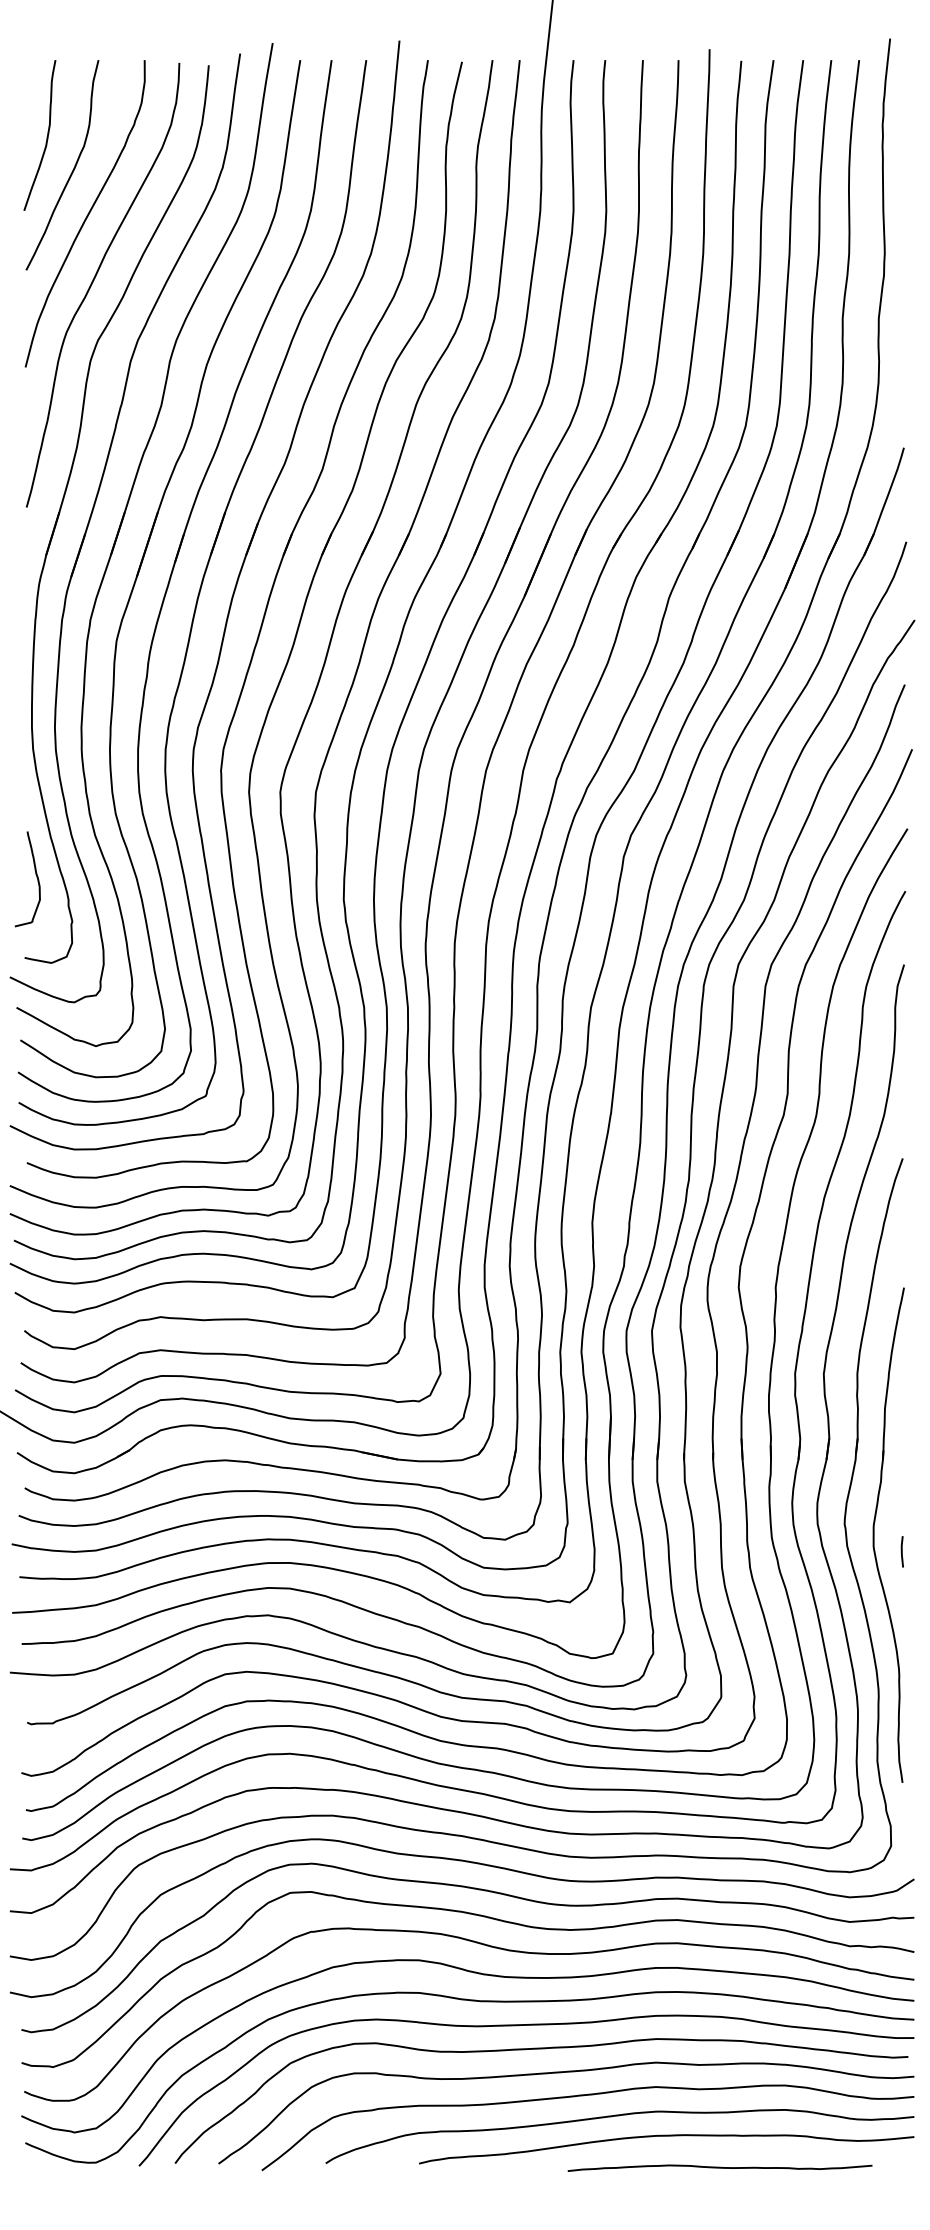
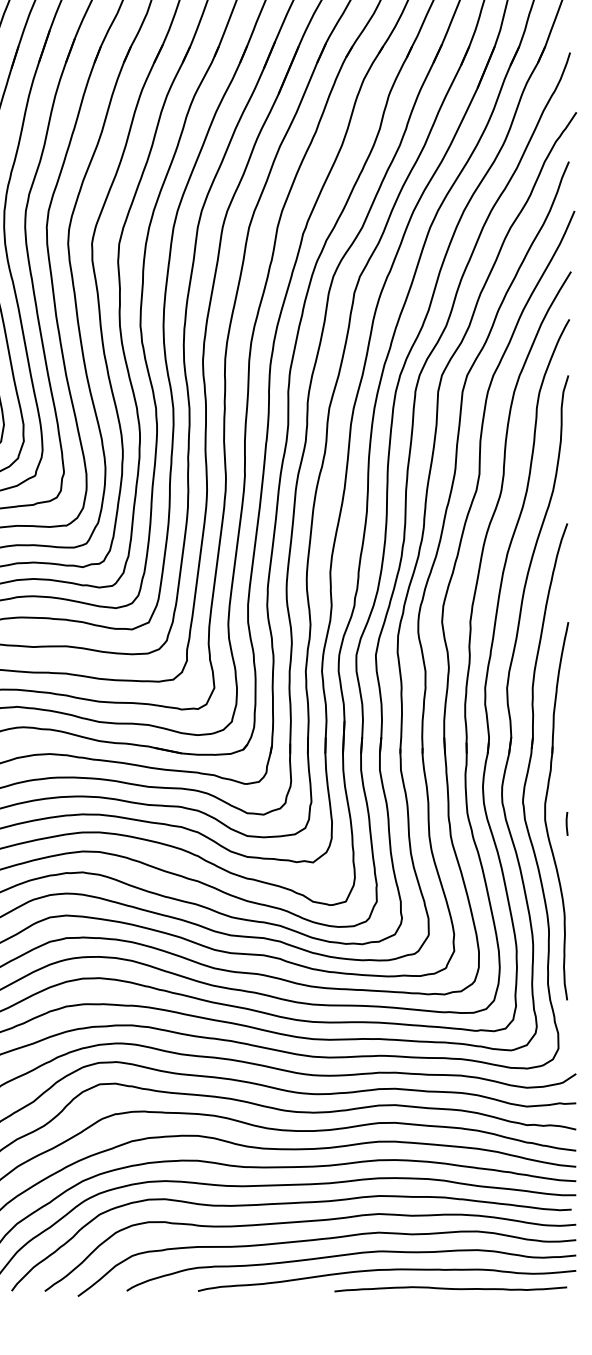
curve: (719, 2167) -> (450, 1288), moved

